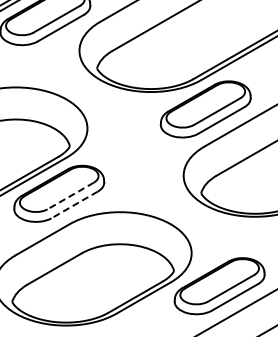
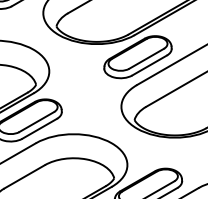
line: (70, 195) -> (36, 121), dashed -> solid
line: (74, 204) -> (39, 128), dashed -> solid

